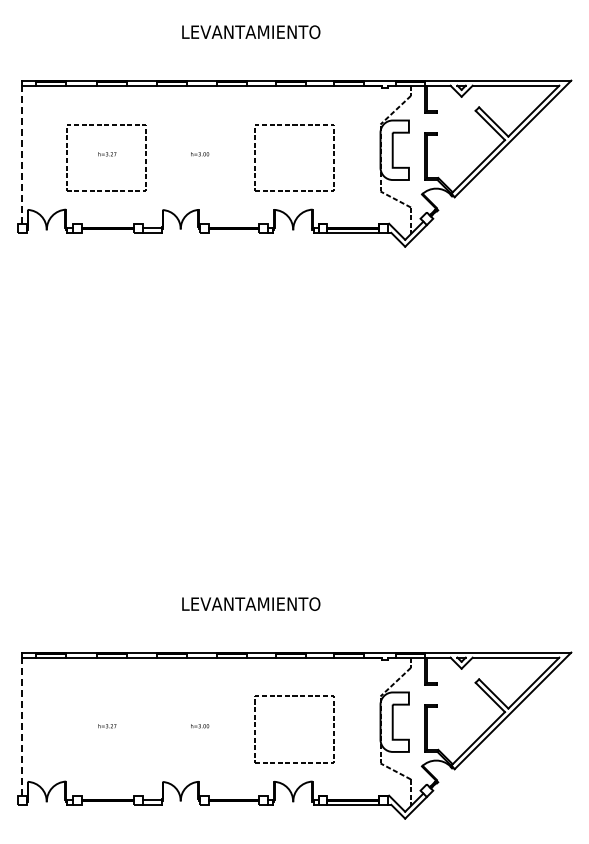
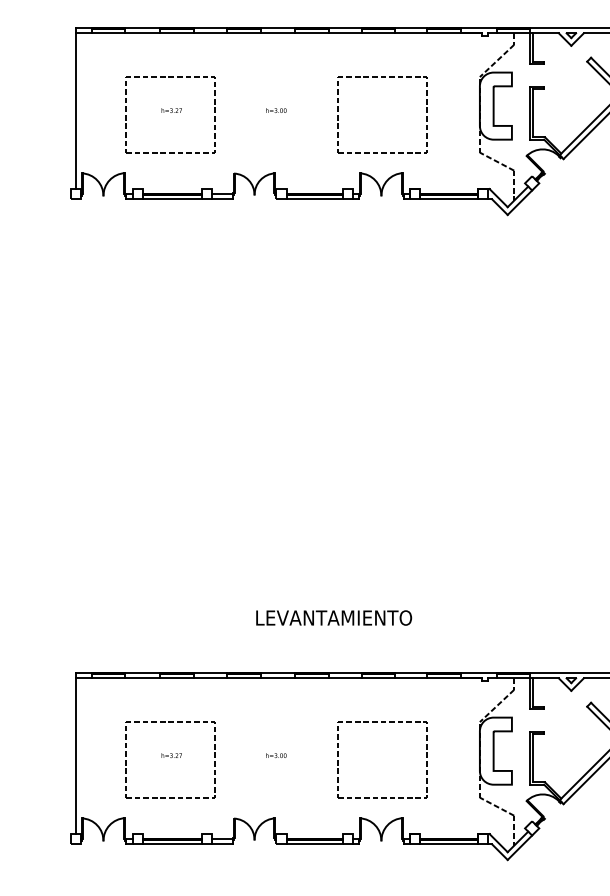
line: (22, 154) -> (76, 110), dashed -> solid
line: (107, 232) -> (171, 198), added
line: (234, 232) -> (315, 198), added
part: (106, 696) -> (170, 722), added
line: (22, 726) -> (76, 756), dashed -> solid
line: (107, 804) -> (171, 843), added
line: (234, 804) -> (315, 843), added

